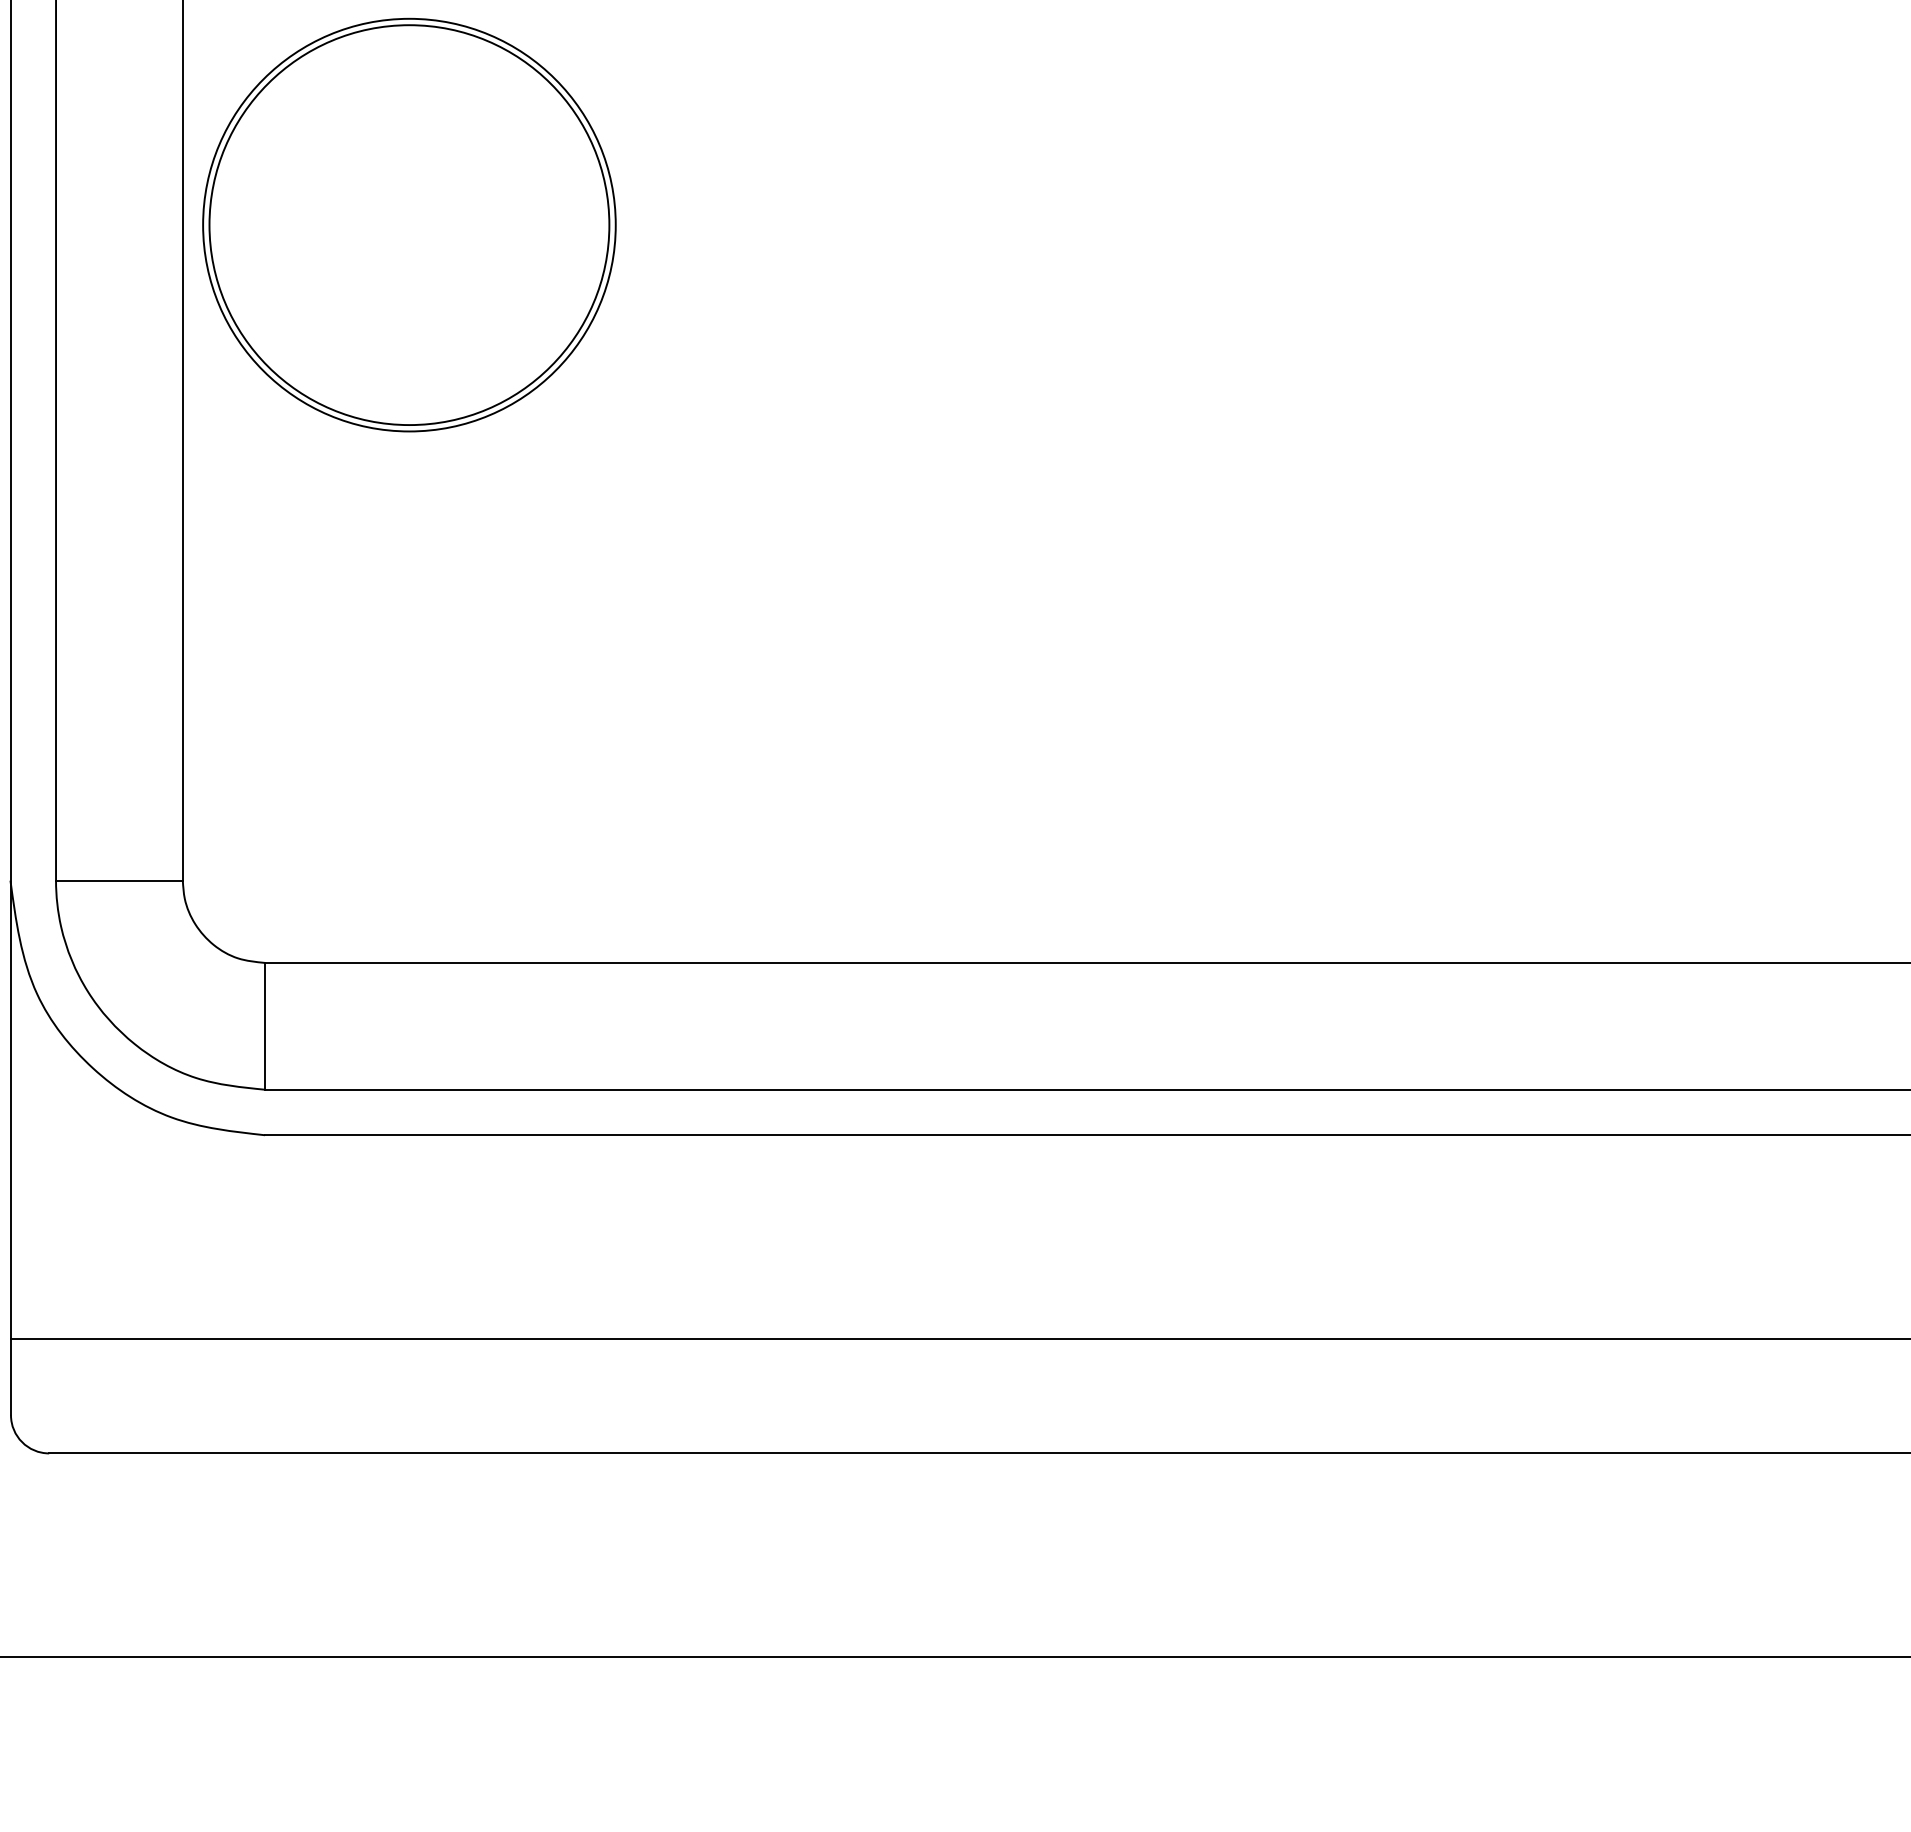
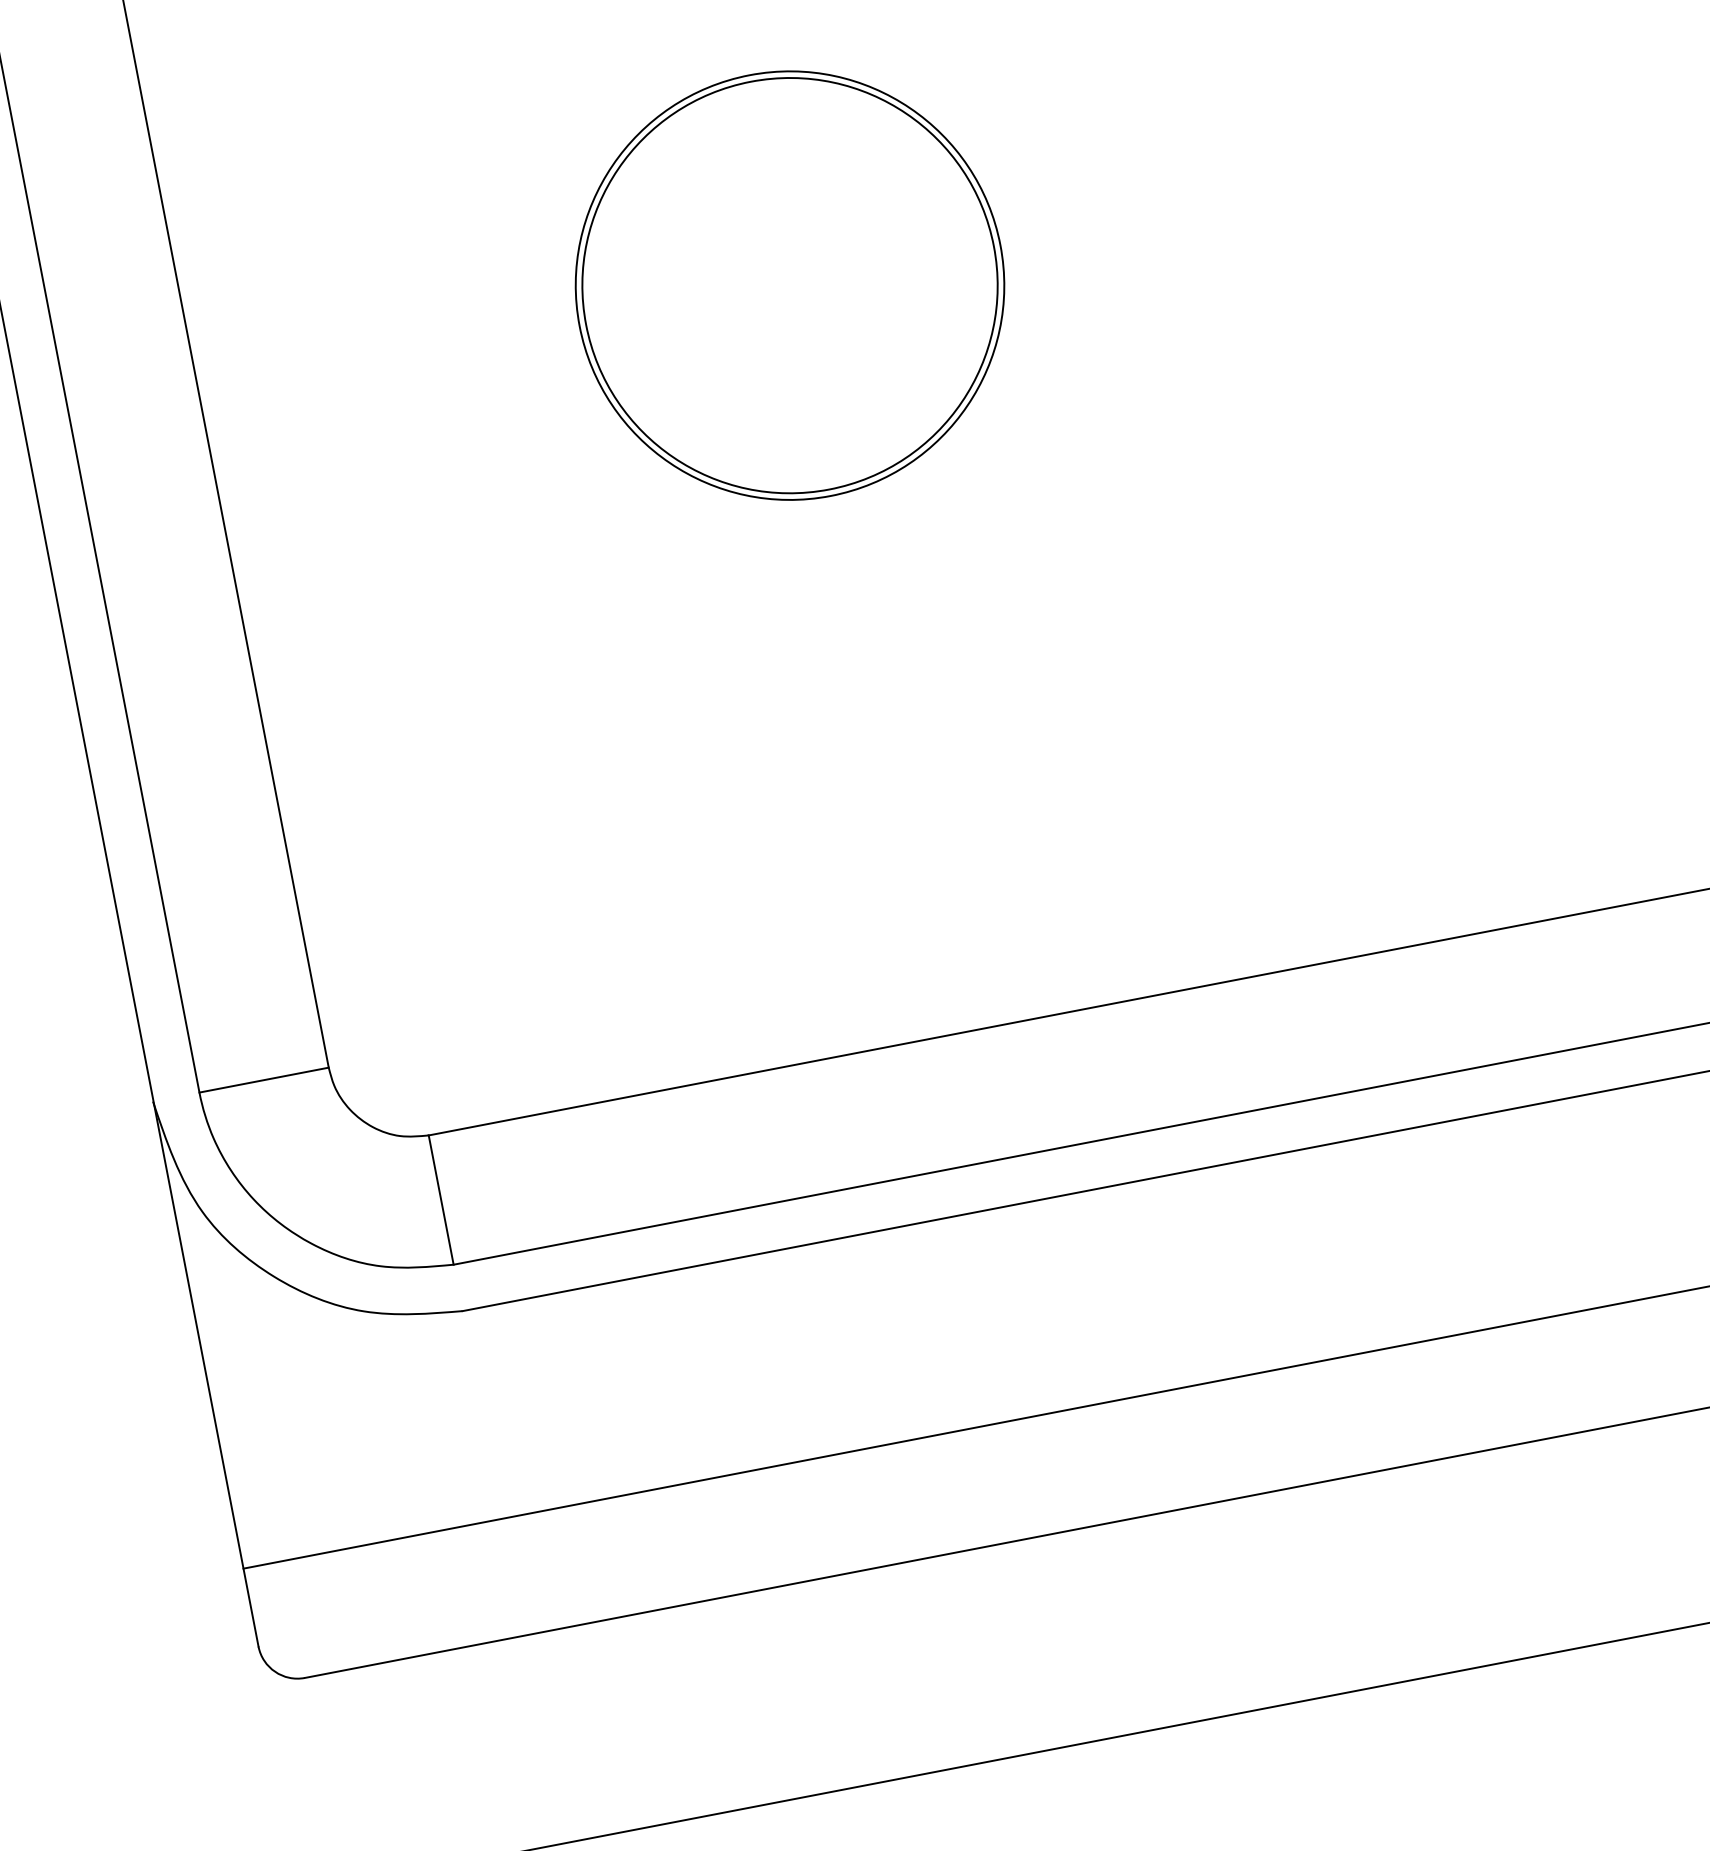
part: (409, 224) -> (789, 284), moved

